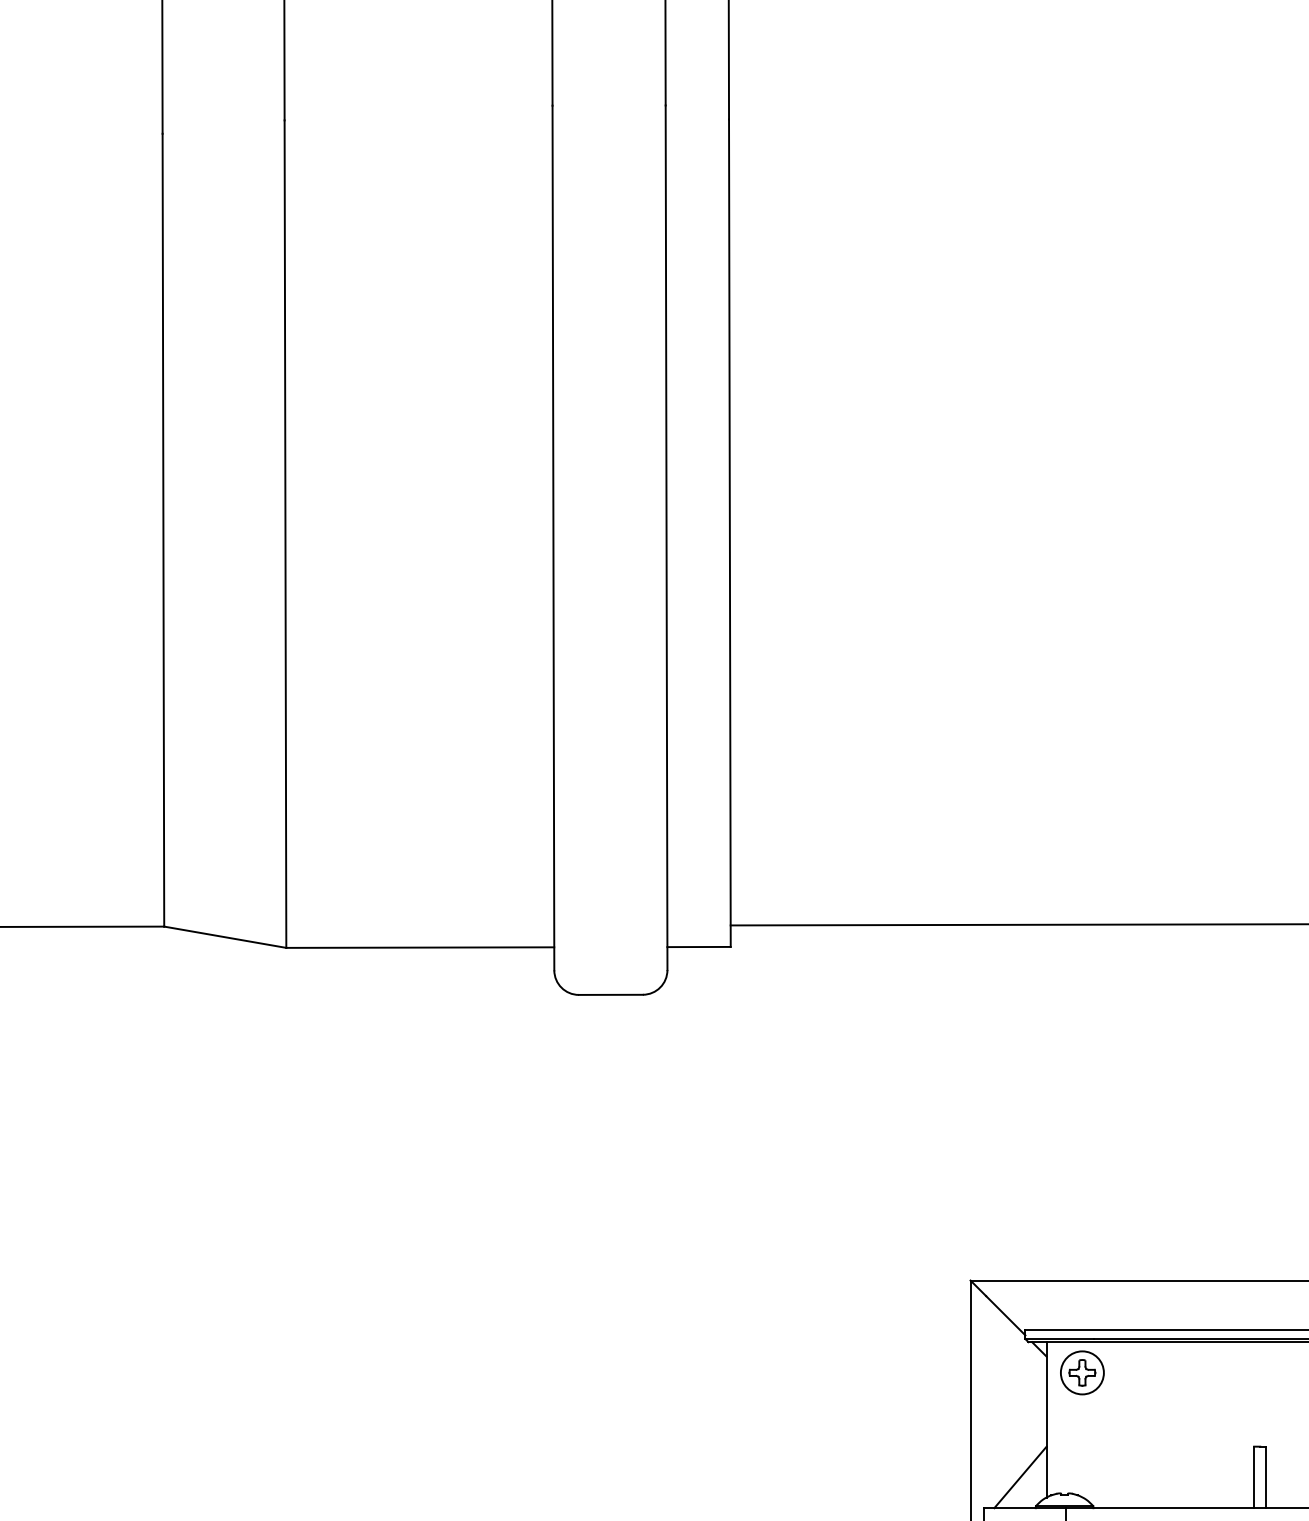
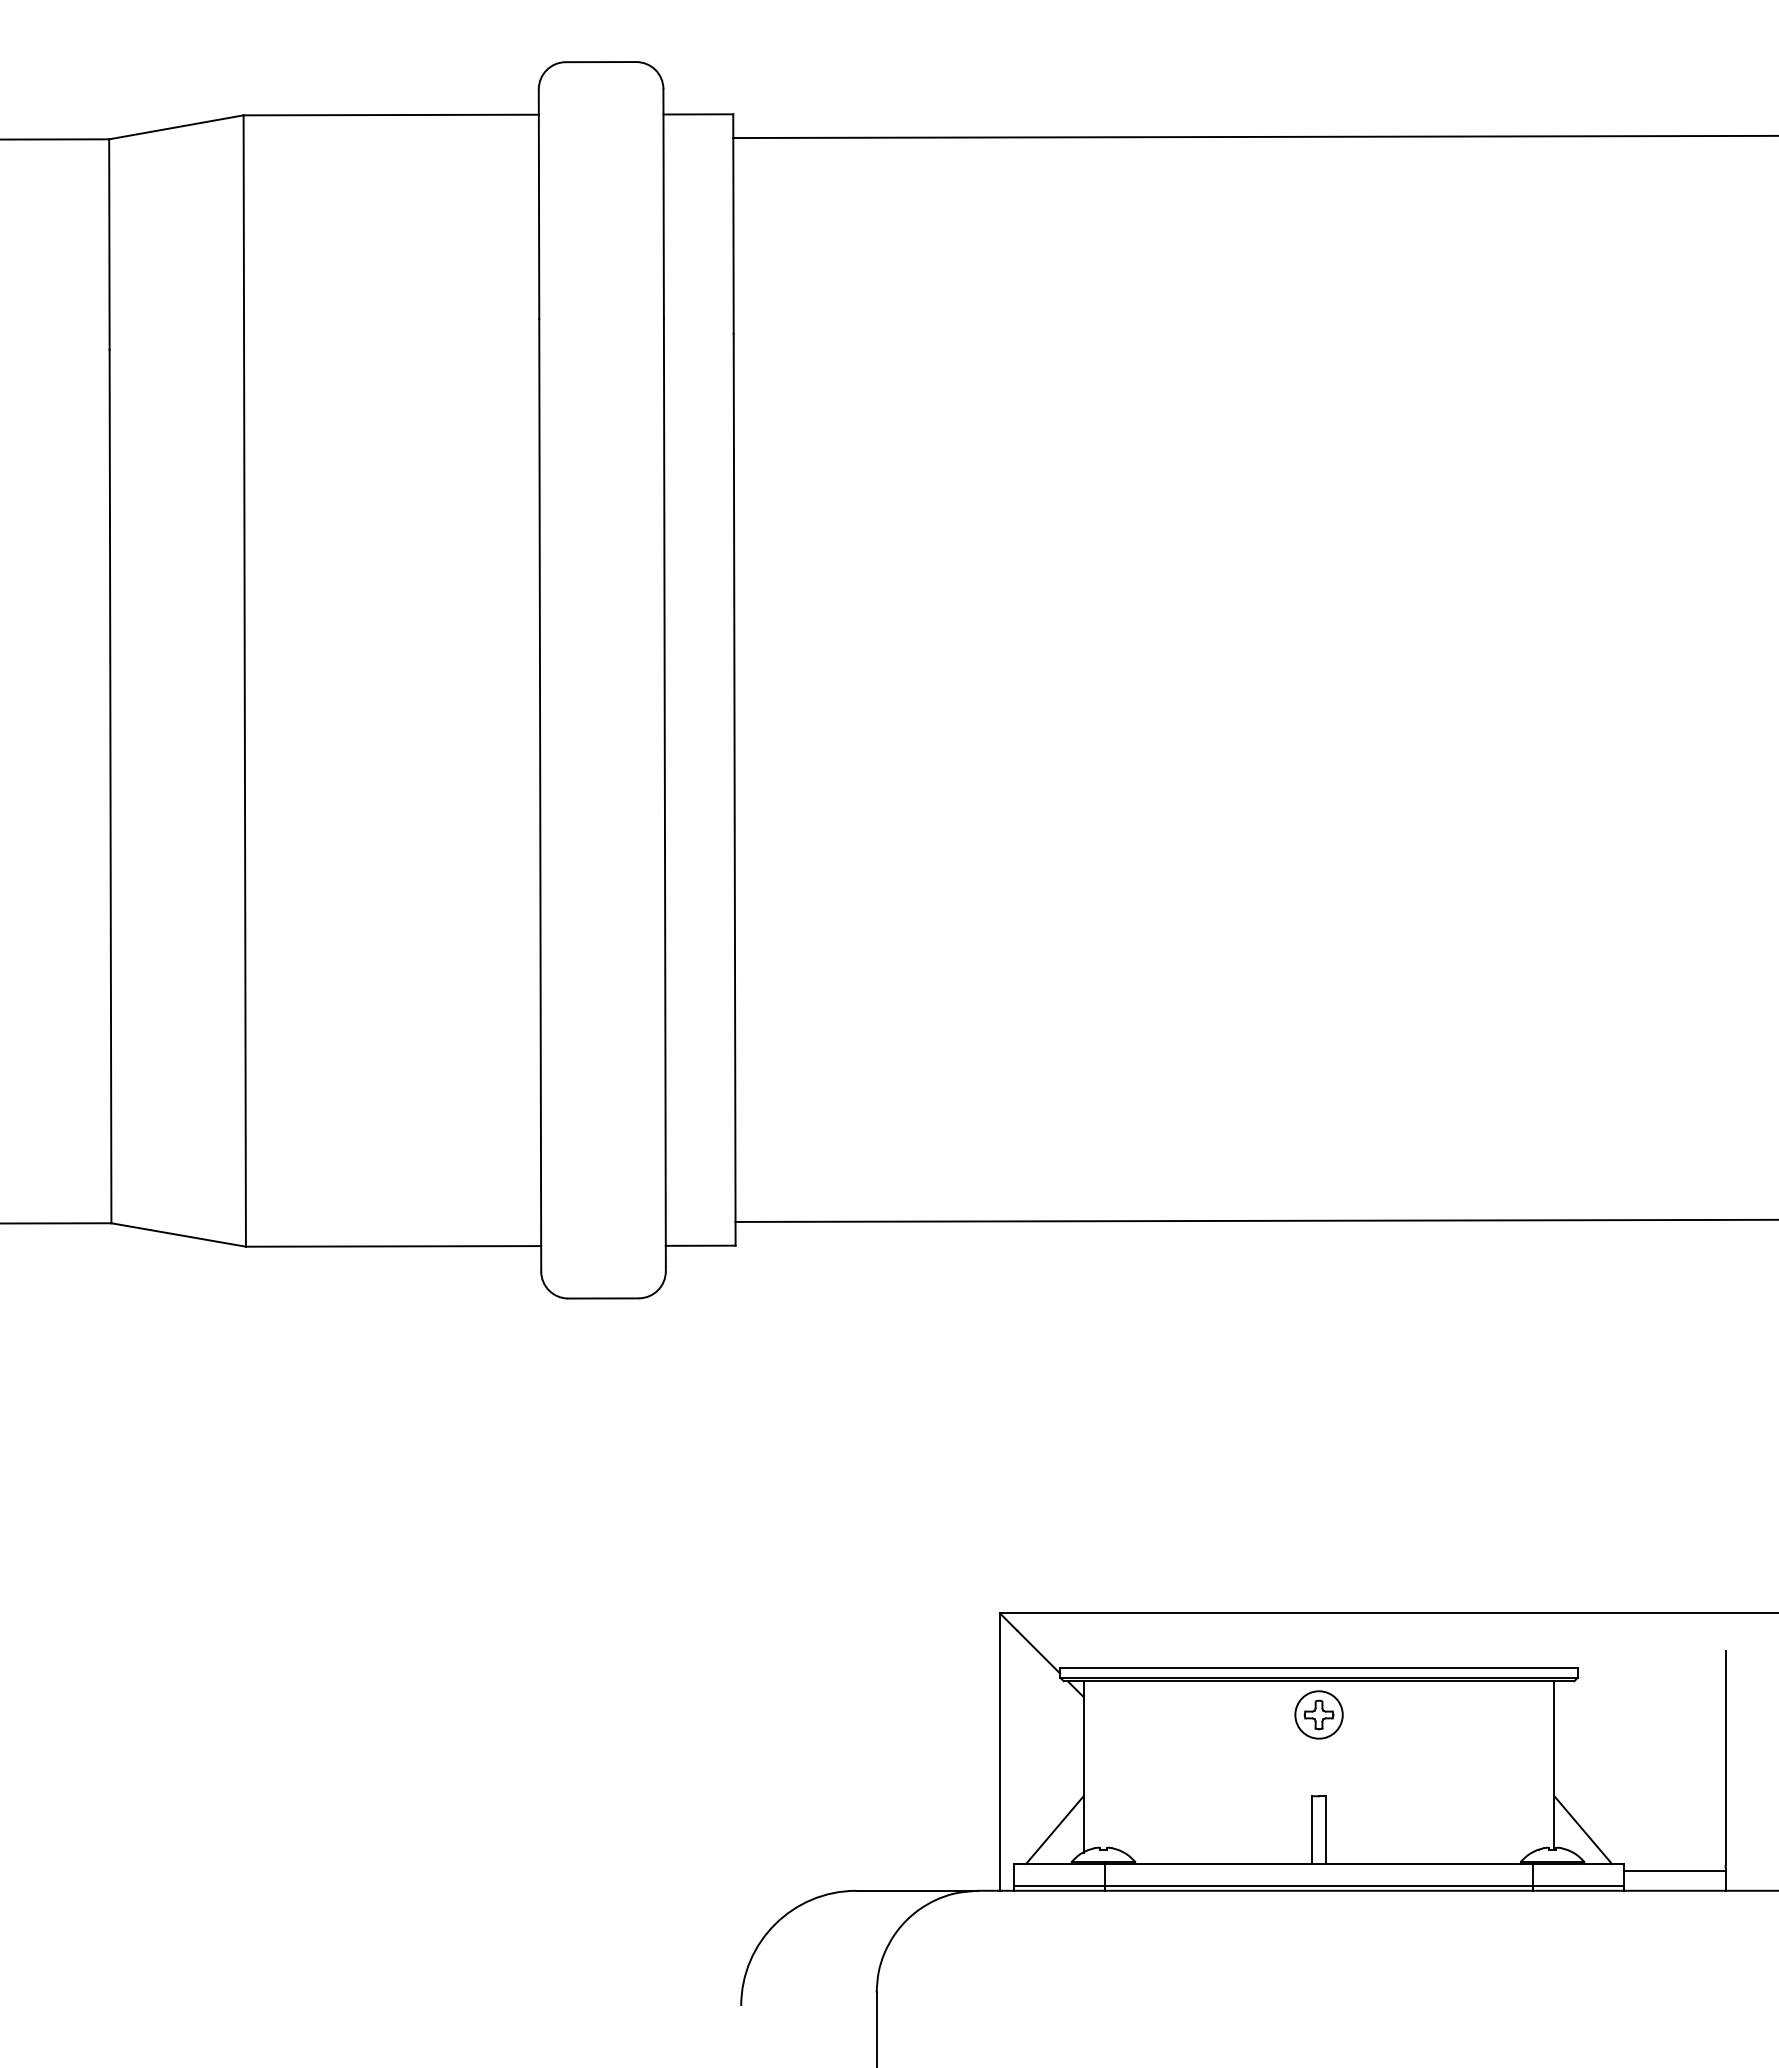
part: (1081, 1372) -> (1318, 1714), moved

